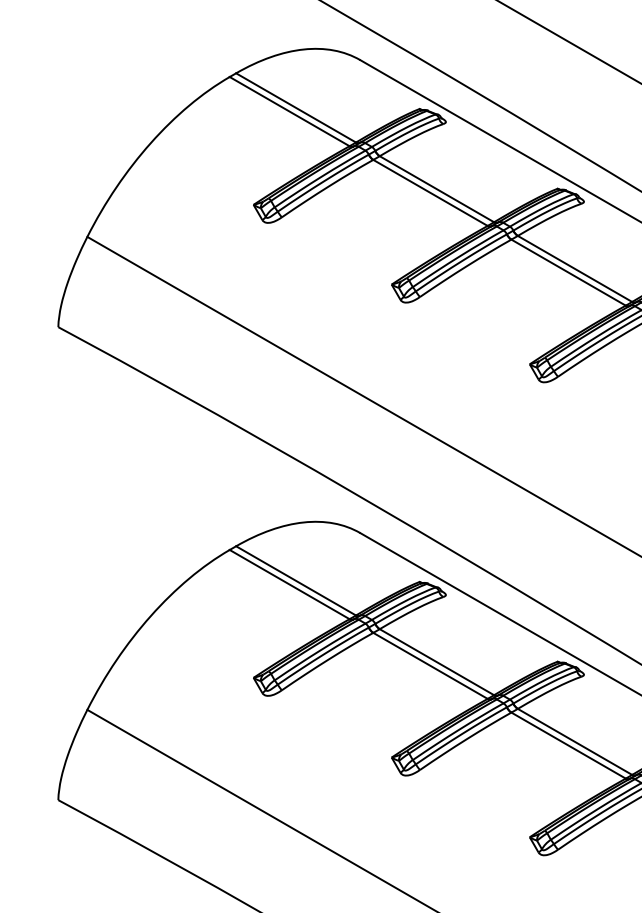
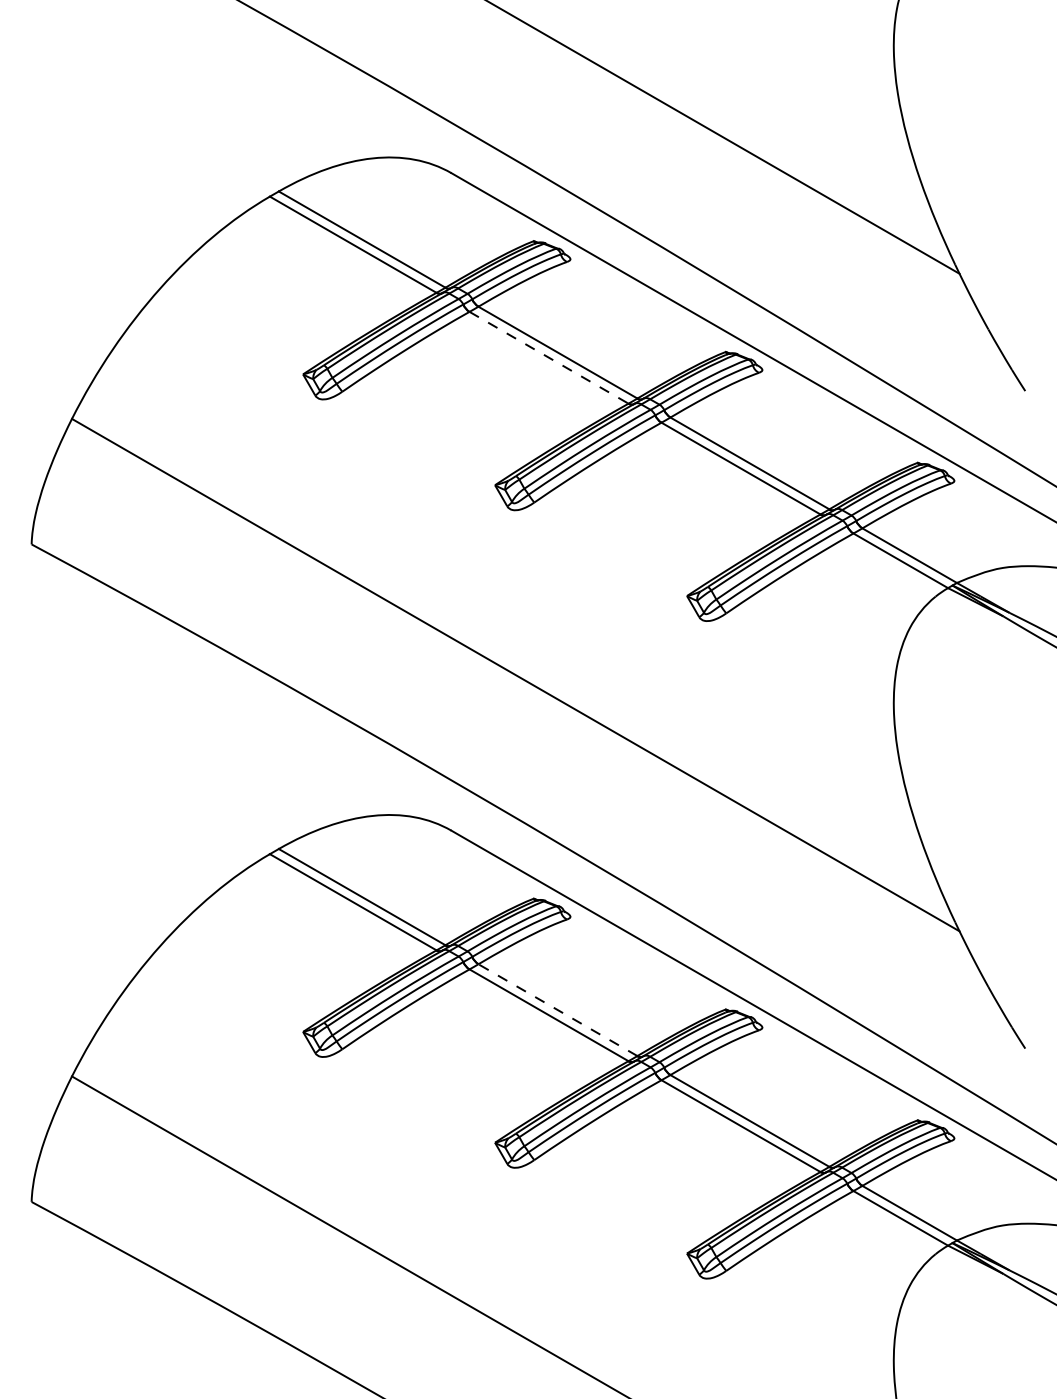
line: (430, 192) -> (549, 357), solid -> dashed
line: (436, 662) -> (557, 1010), solid -> dashed

